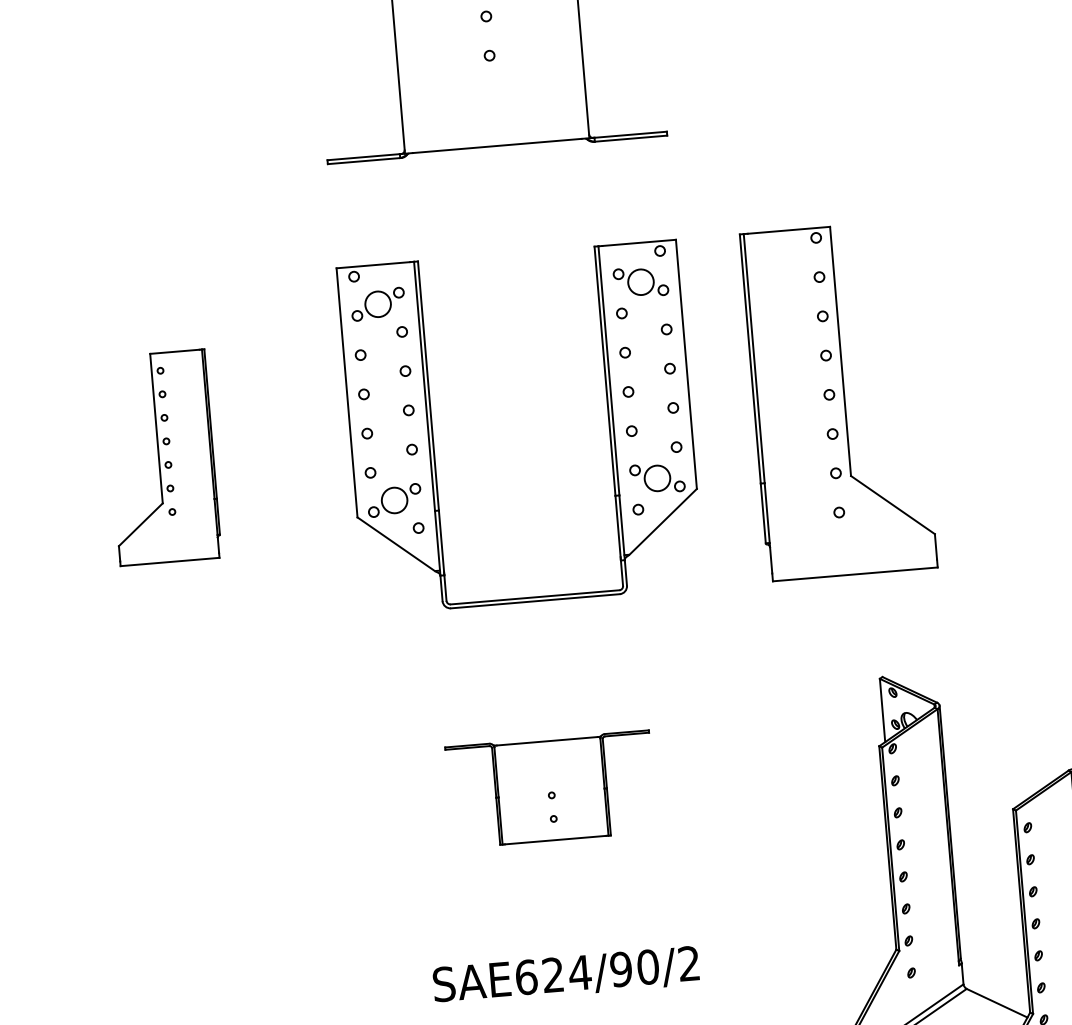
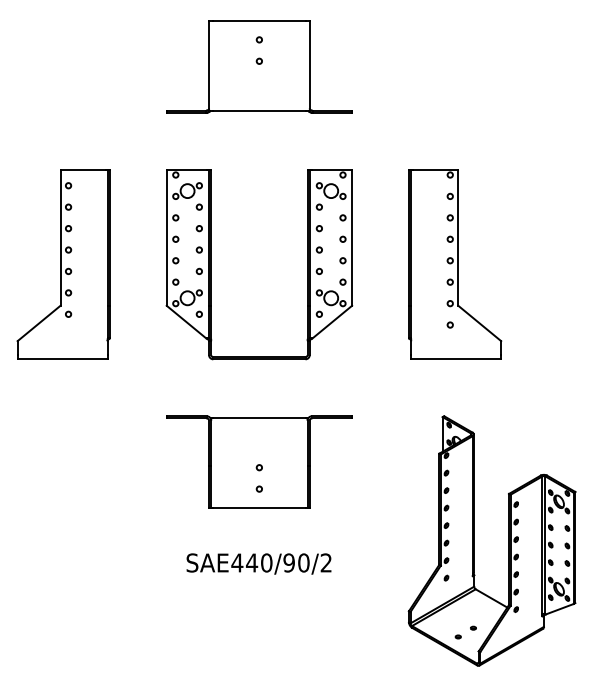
part: (839, 400) -> (455, 264), moved
part: (162, 457) -> (63, 264), size x1.67
part: (551, 788) -> (259, 461), size x1.67
text: (552, 974) -> (251, 562), SAE624/90/2 -> SAE440/90/2

